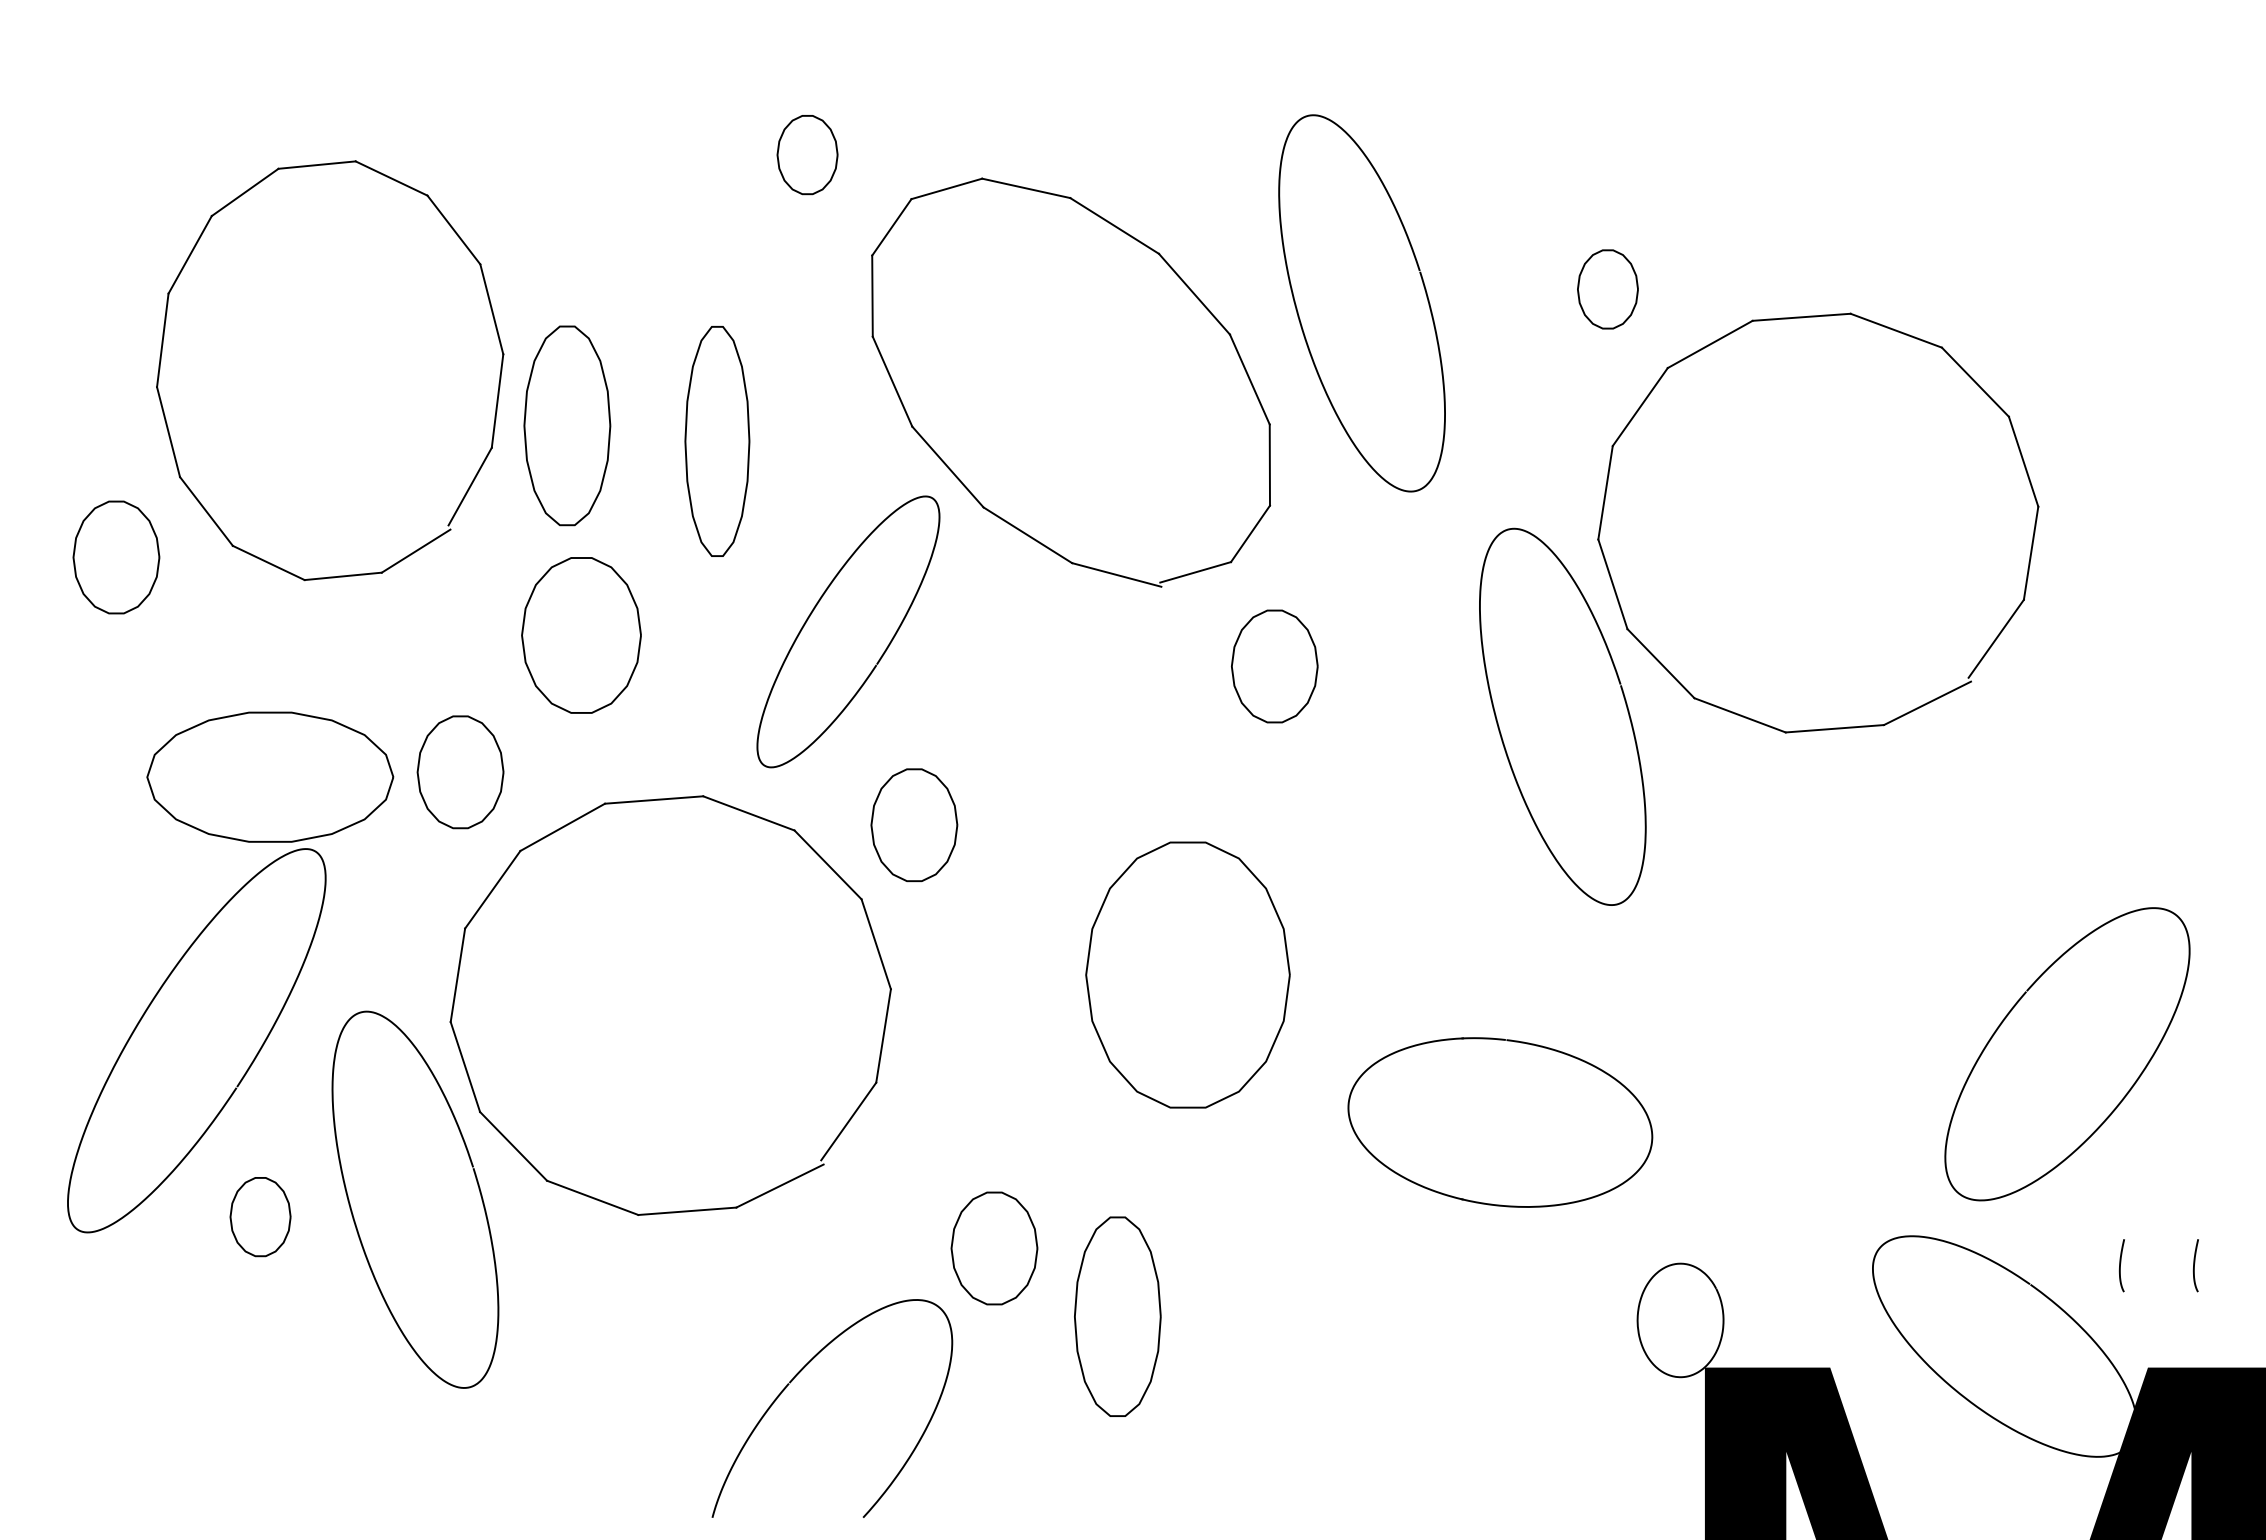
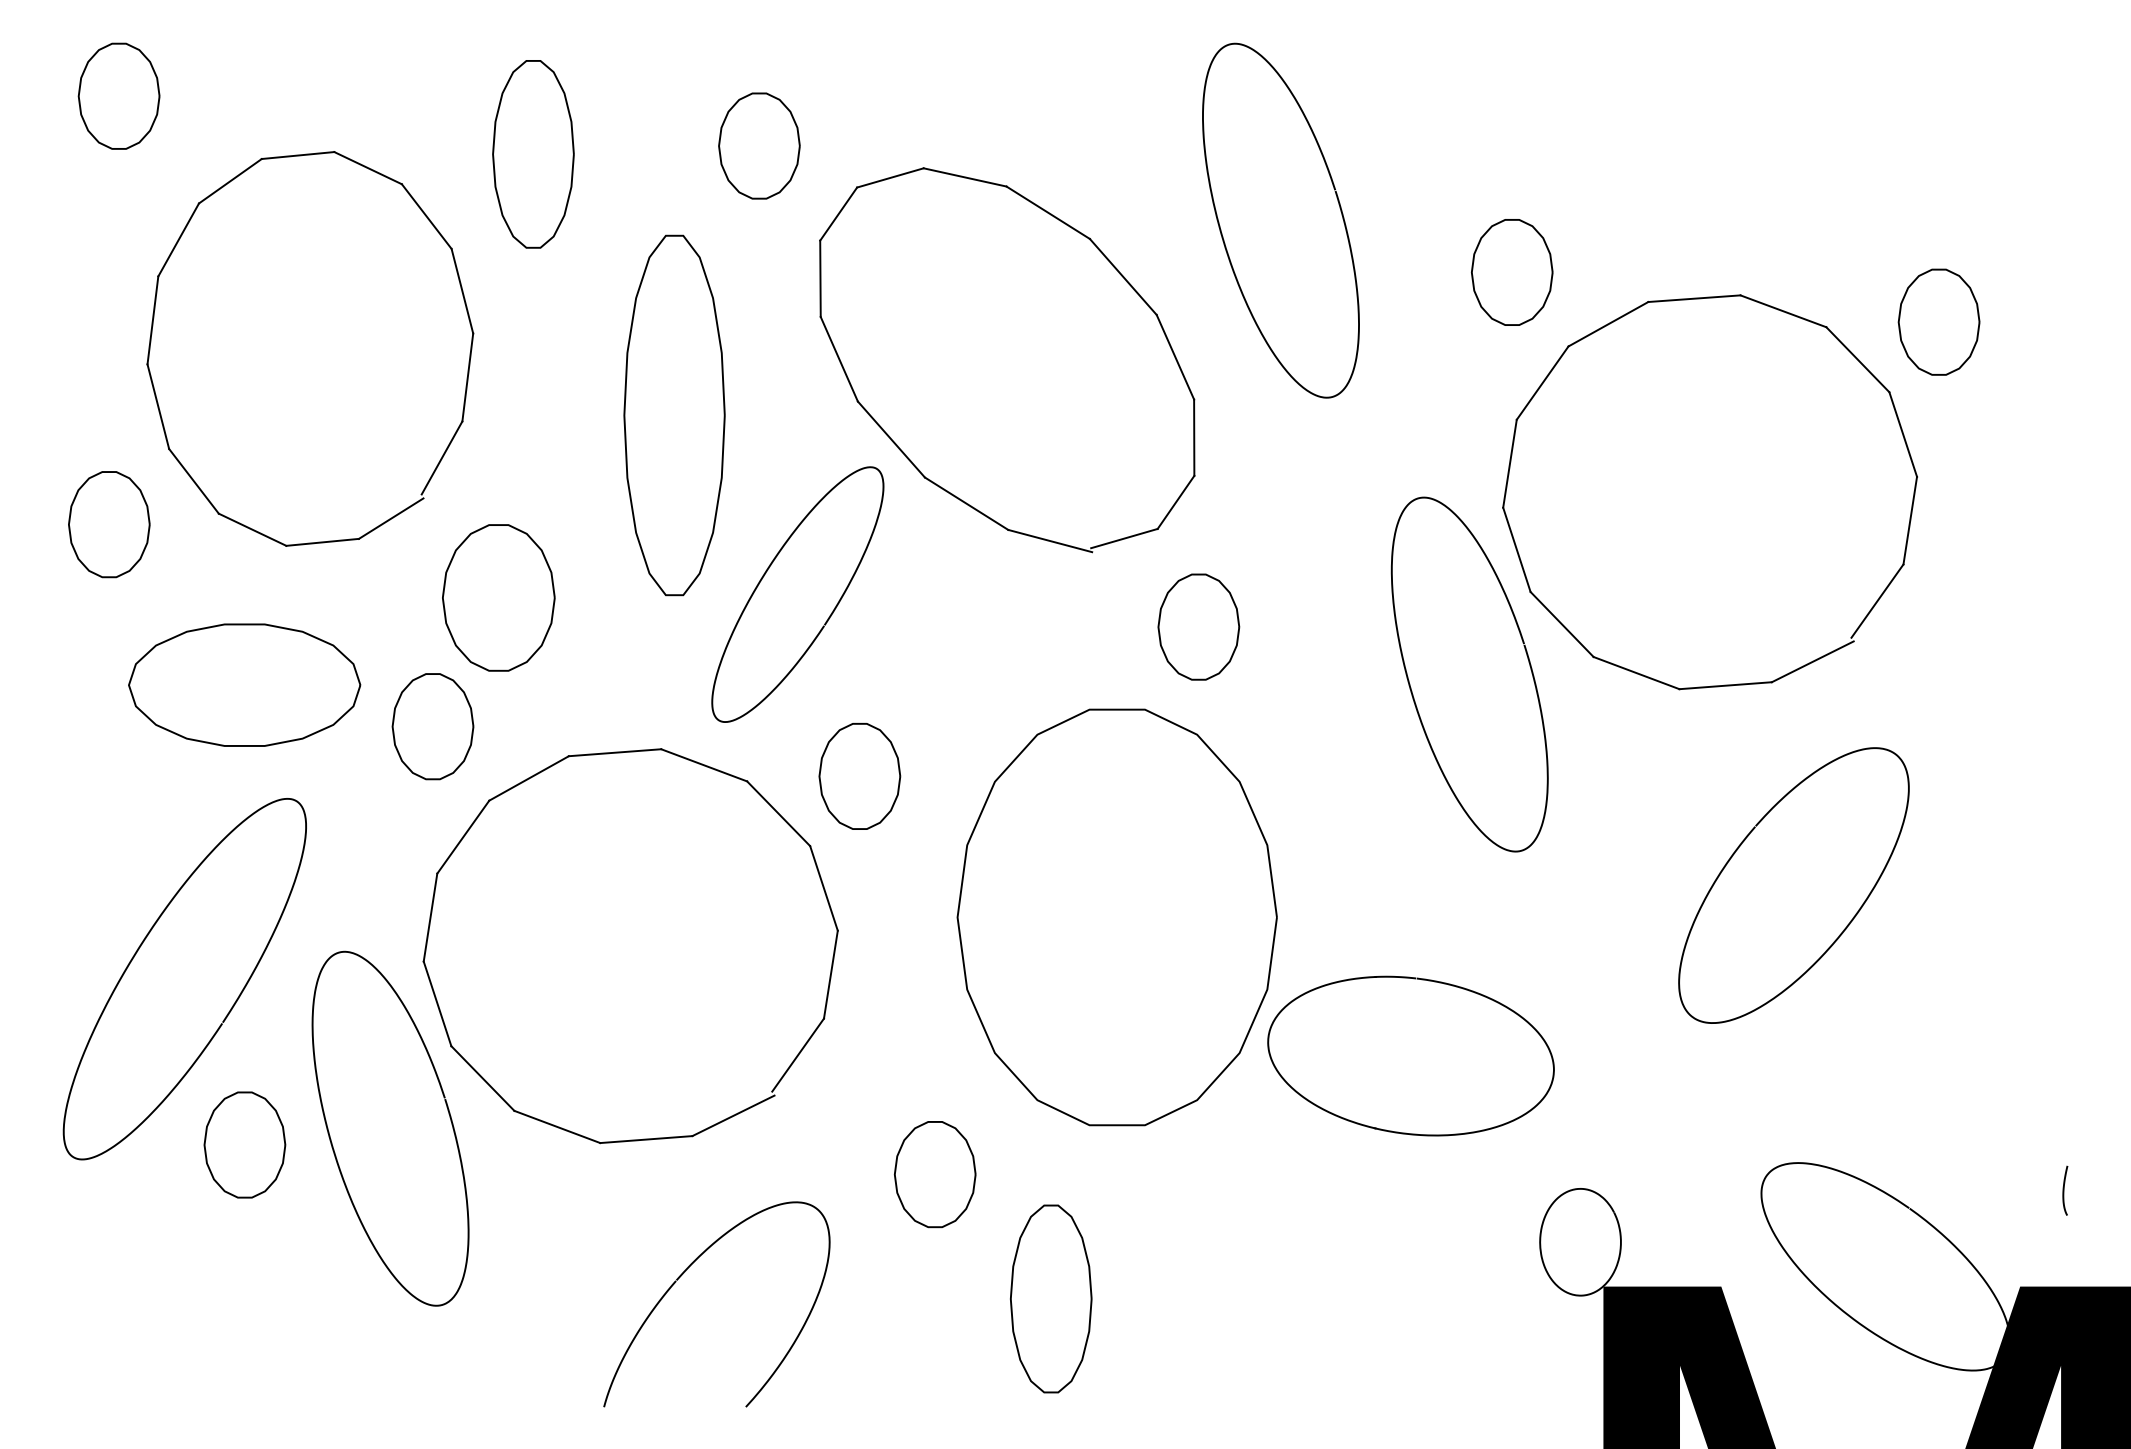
part: (126, 101) -> (118, 95), added
part: (807, 154) -> (759, 145), size x1.43
part: (1607, 289) -> (1511, 272), size x1.43
curve: (1300, 318) -> (1223, 234), moved
part: (2061, 342) -> (1938, 322), added
part: (567, 425) -> (533, 154), moved
part: (717, 441) -> (674, 415), size x1.67
part: (581, 635) -> (498, 597), moved
part: (270, 776) -> (244, 684), moved
part: (1187, 974) -> (1116, 916), size x1.67
curve: (2120, 1100) -> (1843, 929), moved
part: (260, 1216) -> (244, 1144), size x1.43
curve: (2120, 1265) -> (1994, 1190), removed
part: (1117, 1316) -> (1050, 1298), moved
part: (793, 1380) -> (680, 1278), moved

